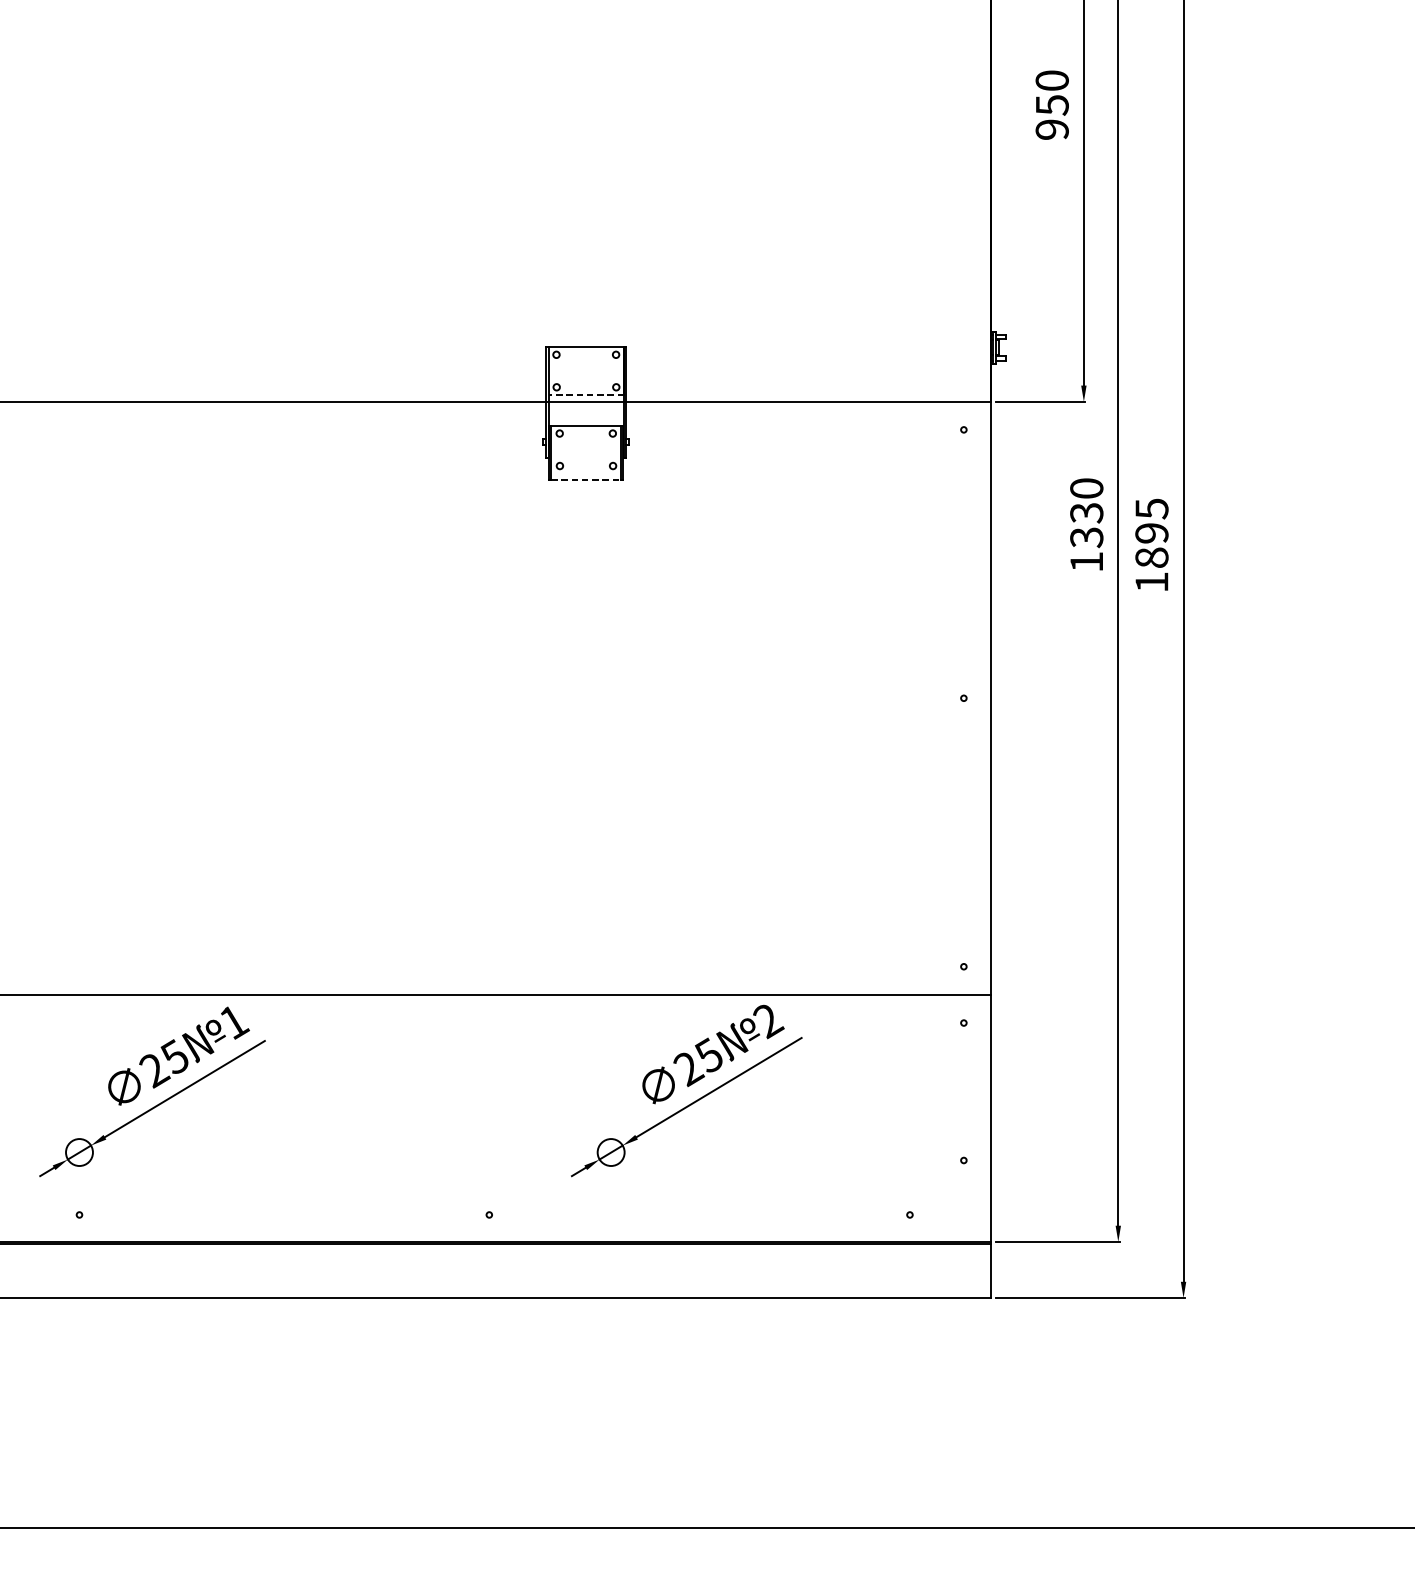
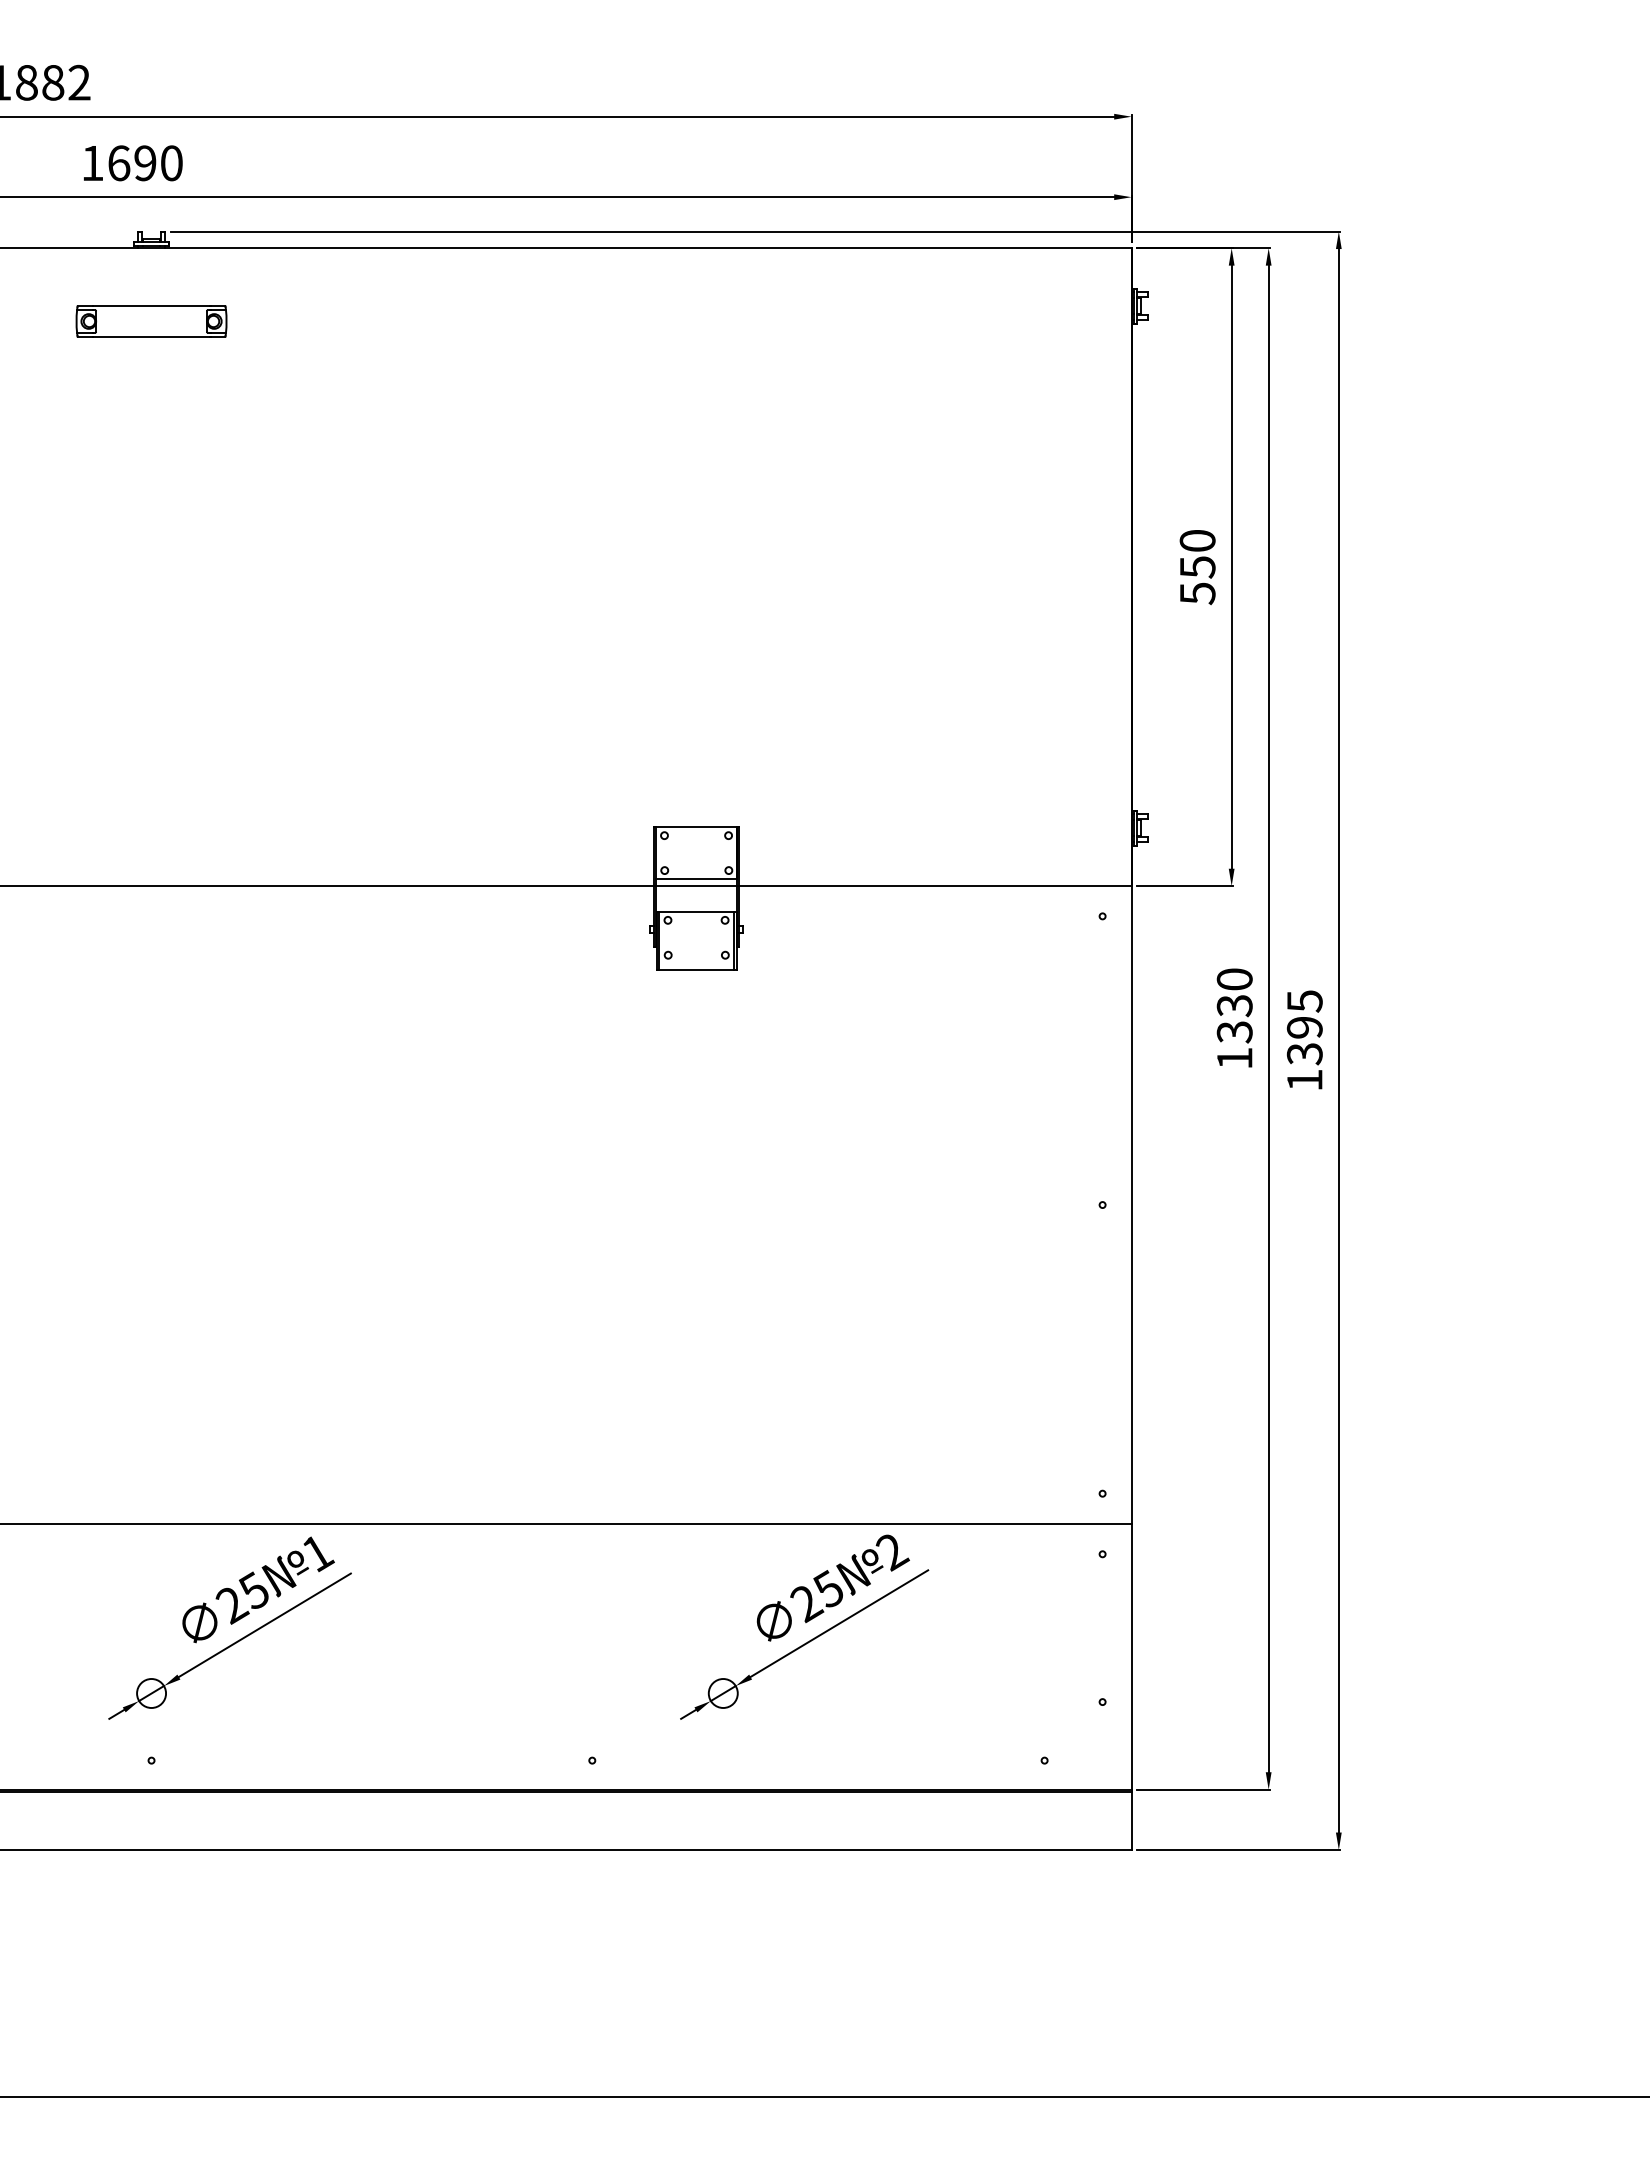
text: (1052, 129) -> (1197, 593), 950 -> 550
line: (586, 395) -> (696, 879), dashed -> solid
line: (586, 479) -> (696, 969), dashed -> solid
text: (1151, 558) -> (1304, 1054), 1895 -> 1395

